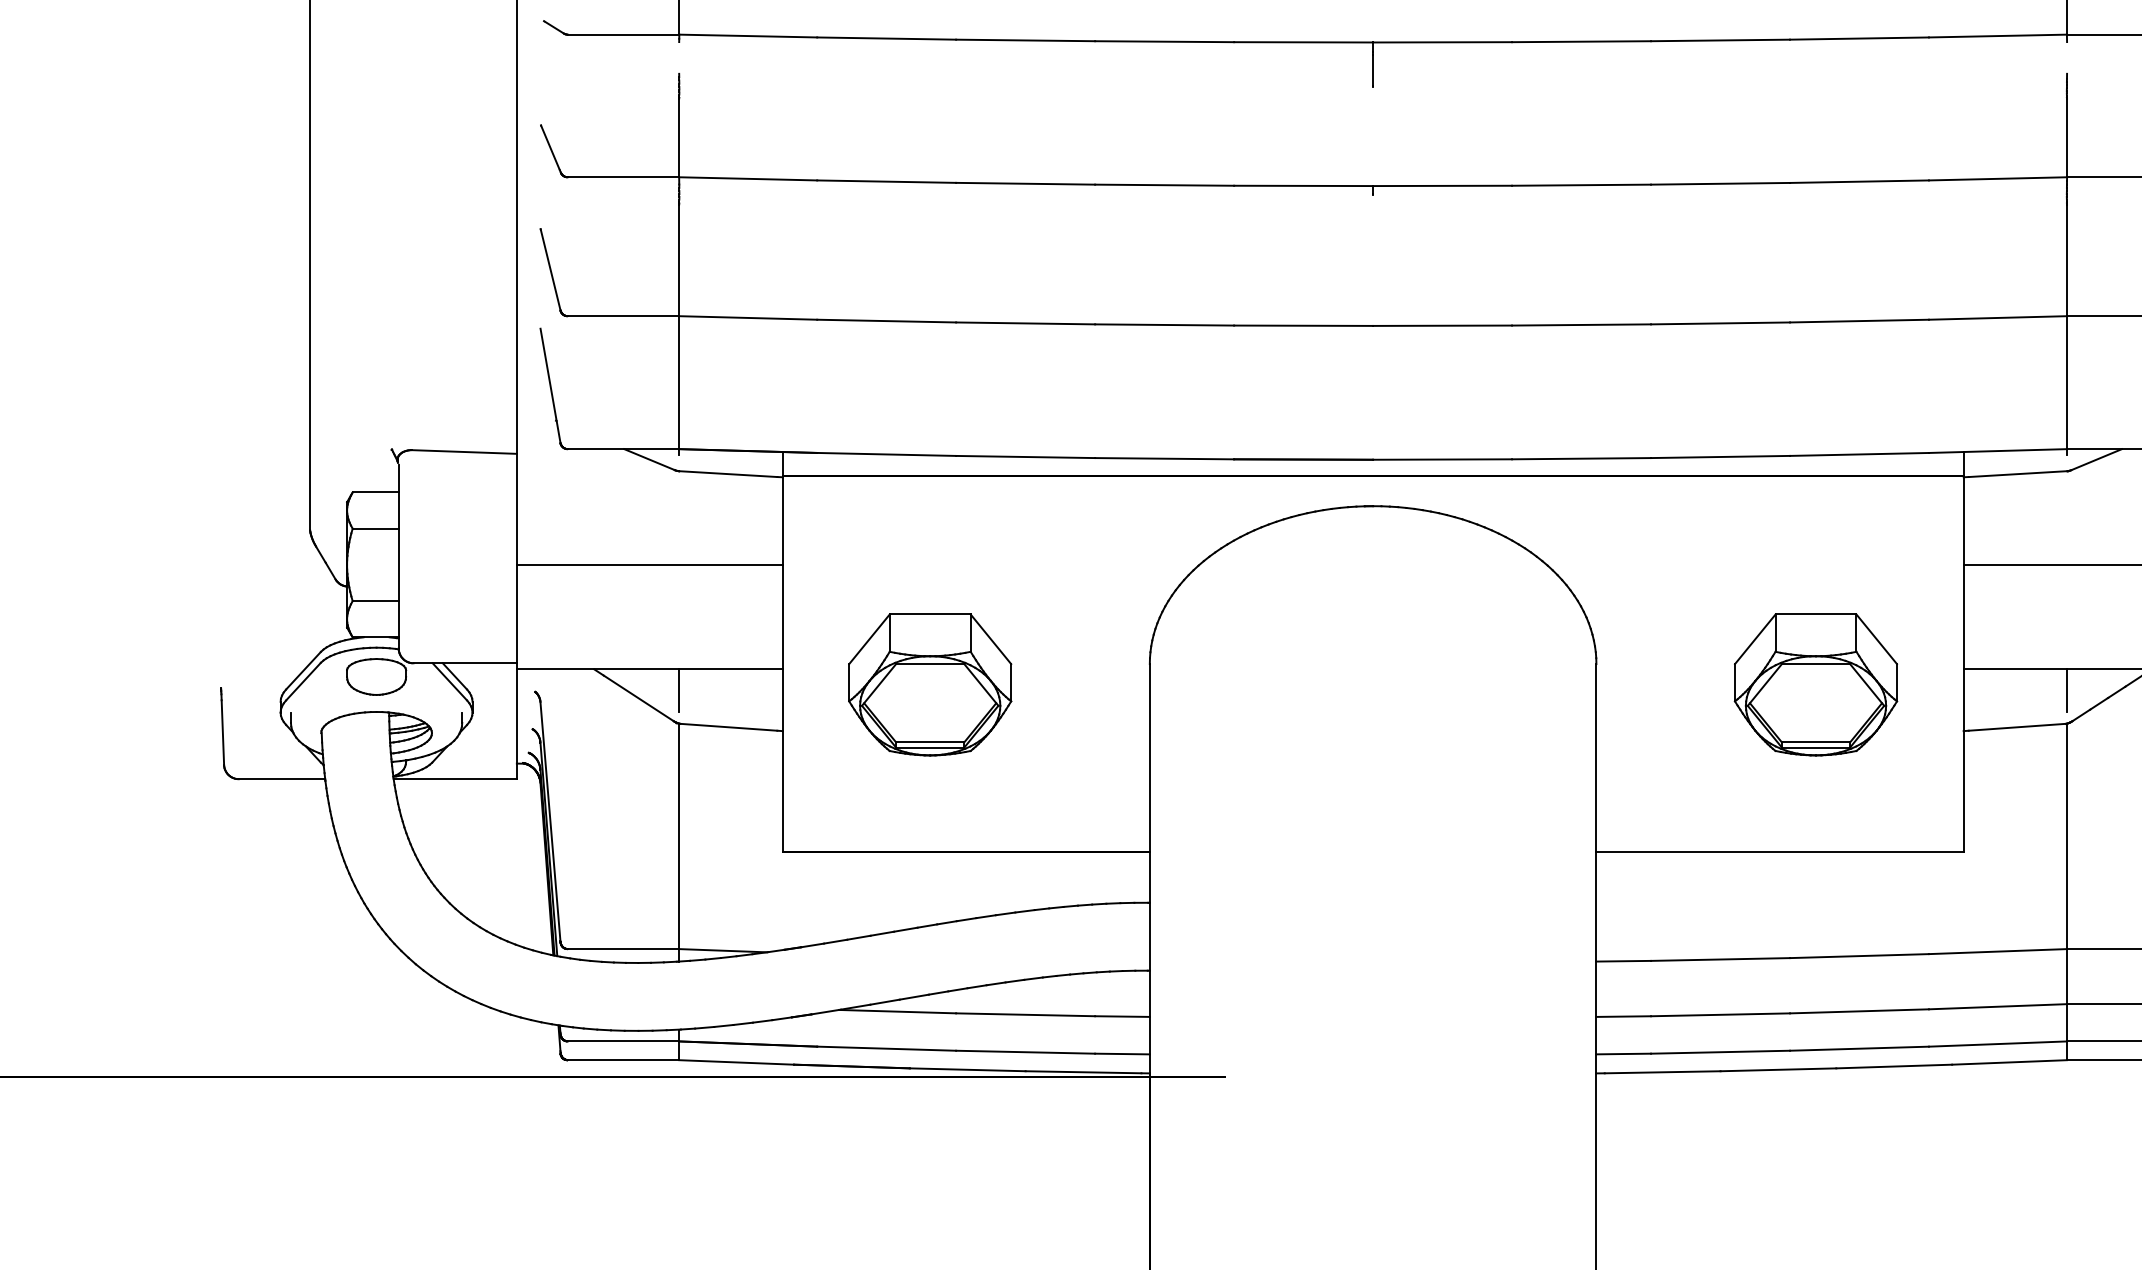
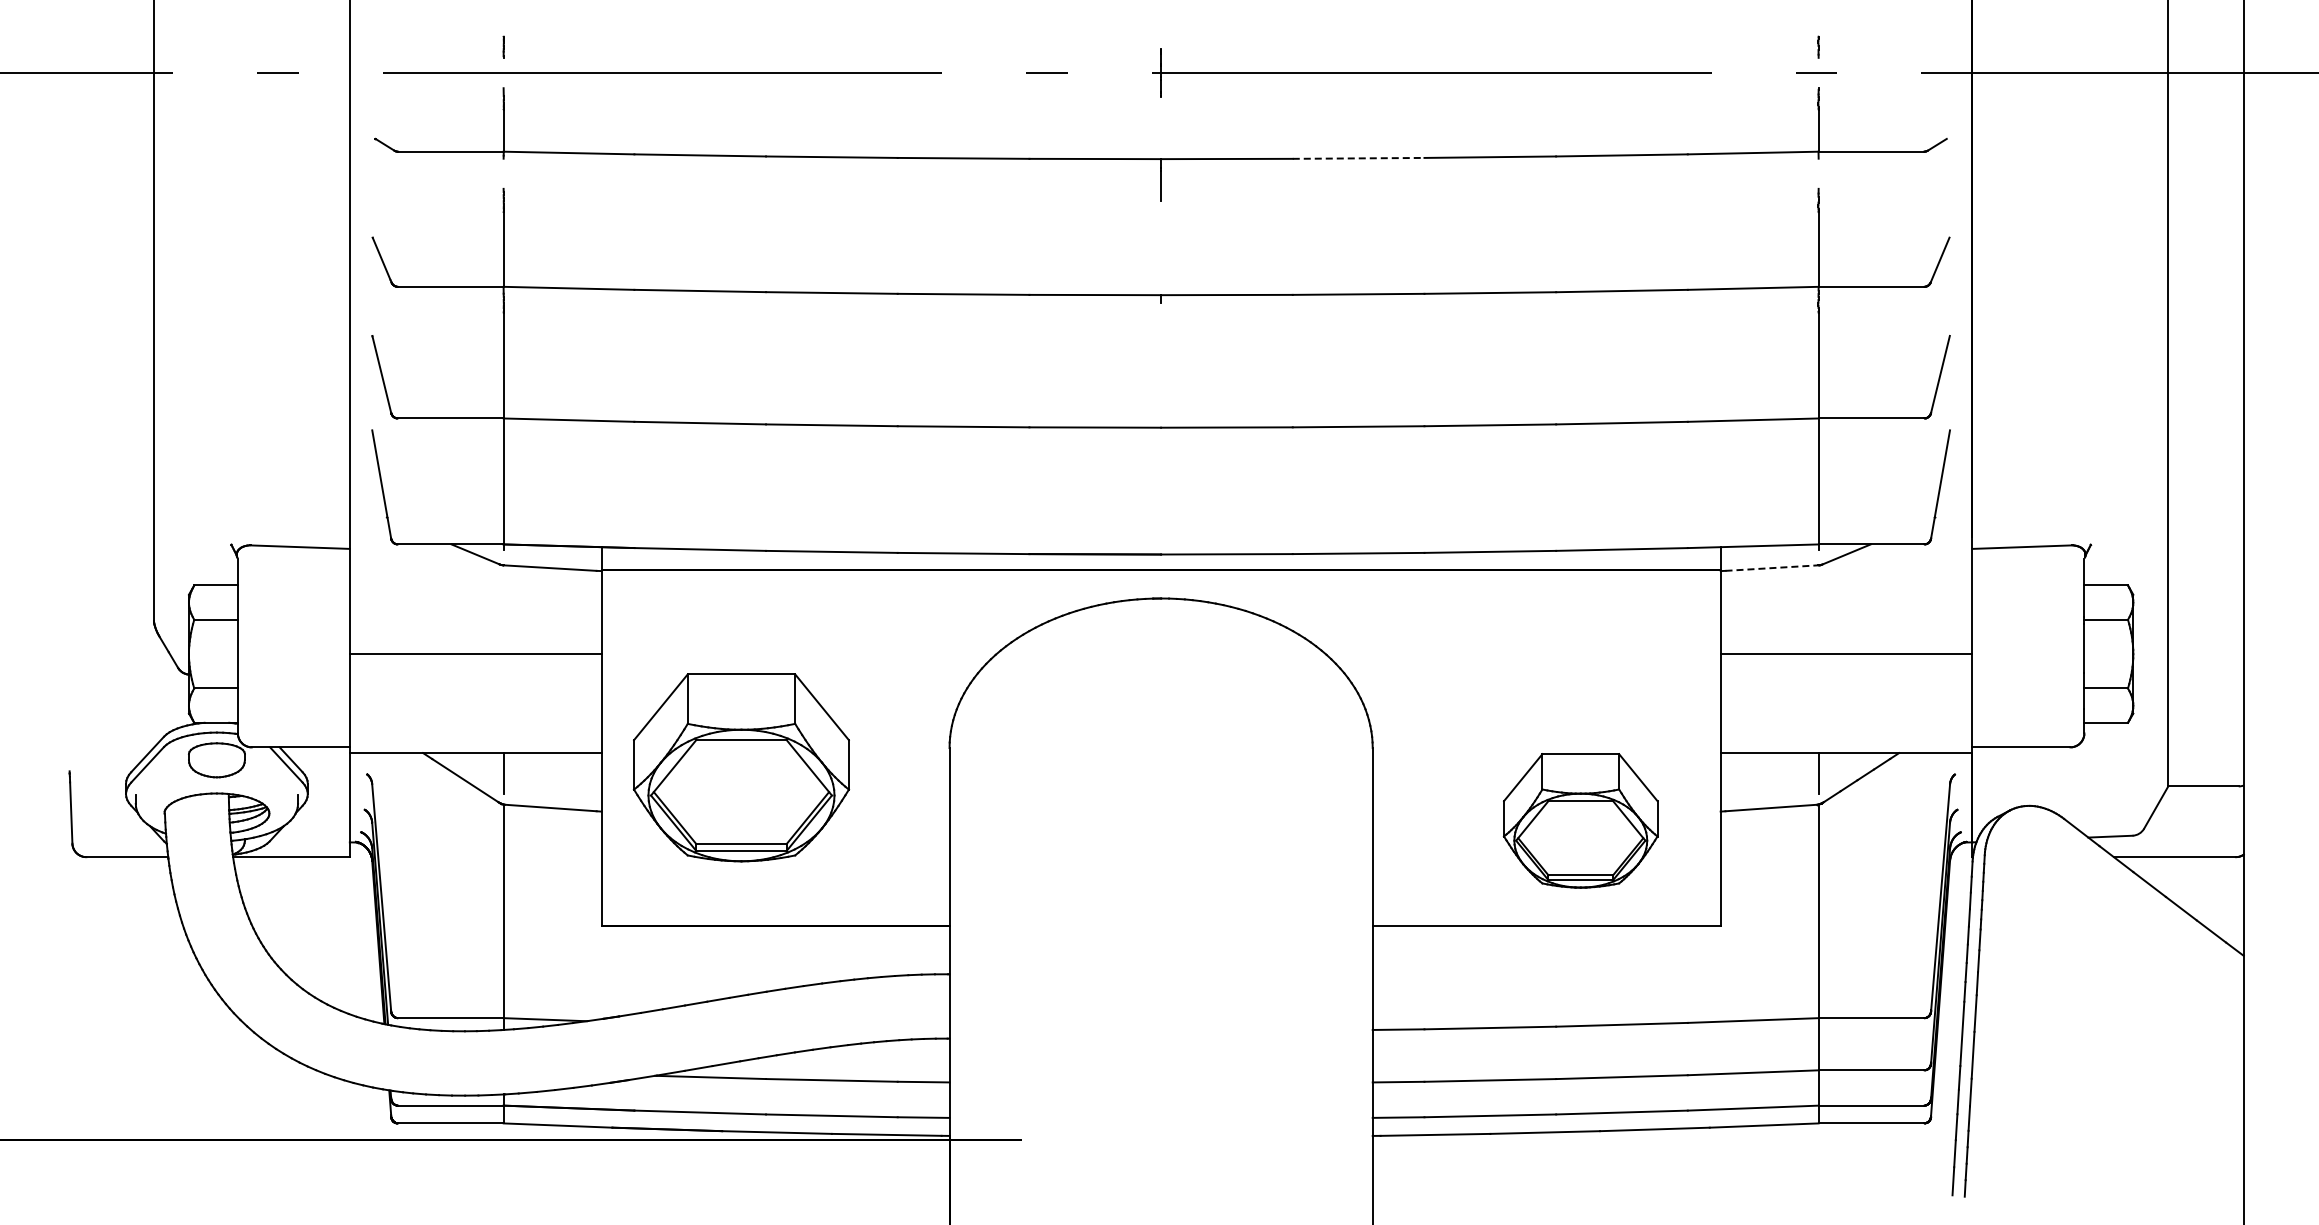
line: (1581, 41) -> (1358, 158), solid -> dashed
line: (2017, 474) -> (1771, 568), solid -> dashed
part: (930, 684) -> (741, 767), size x1.4
part: (1815, 684) -> (1580, 820), moved

